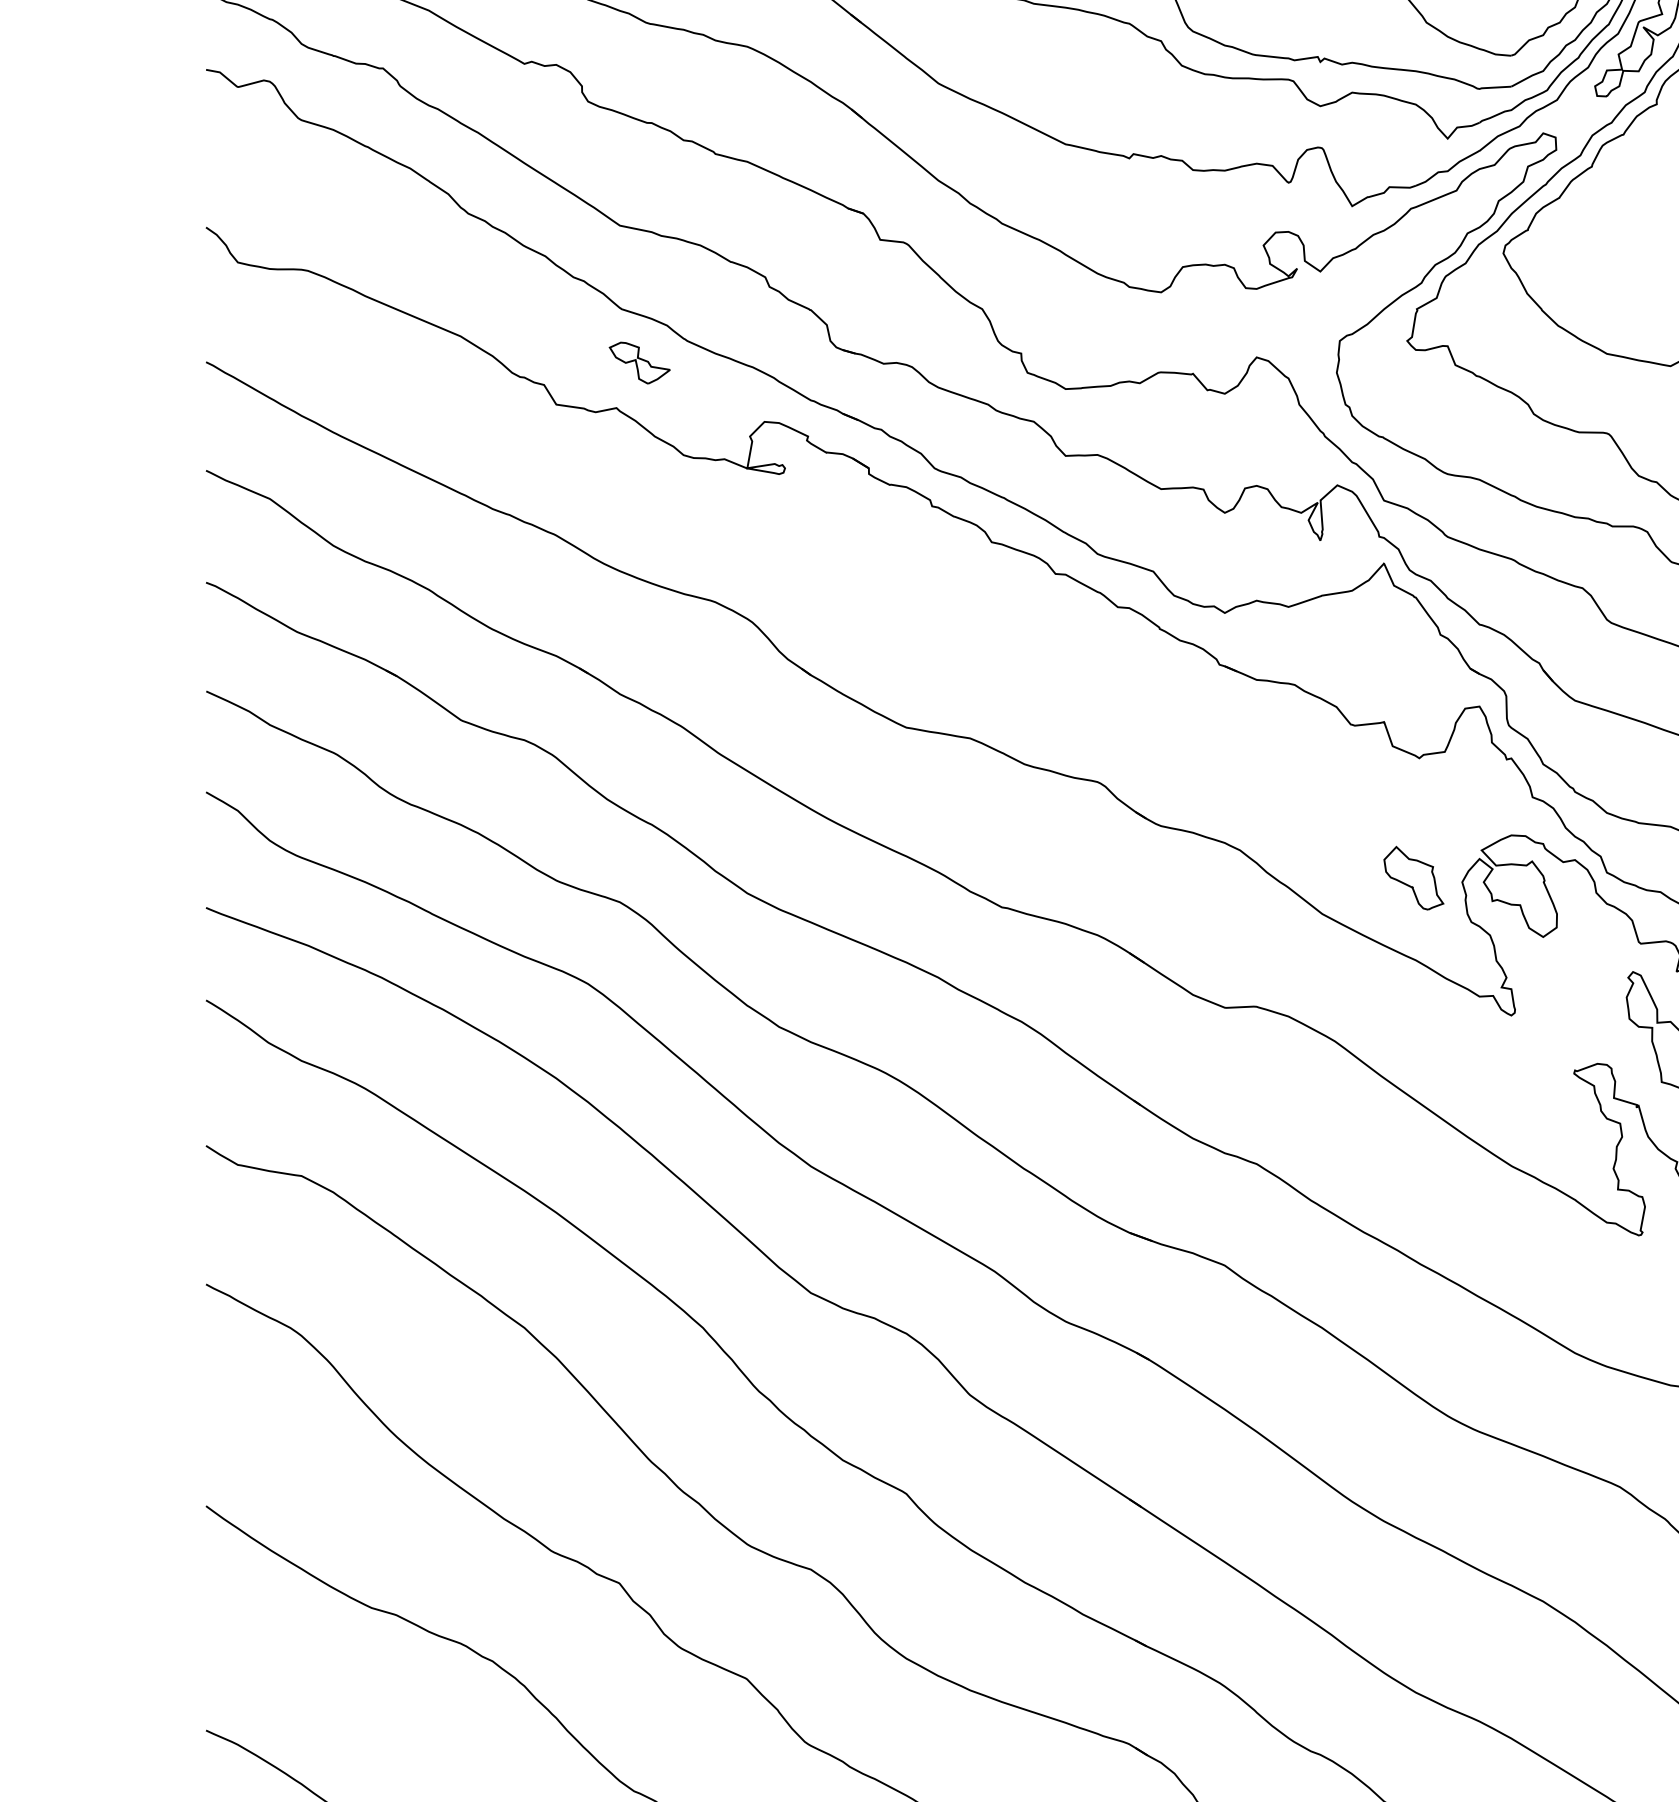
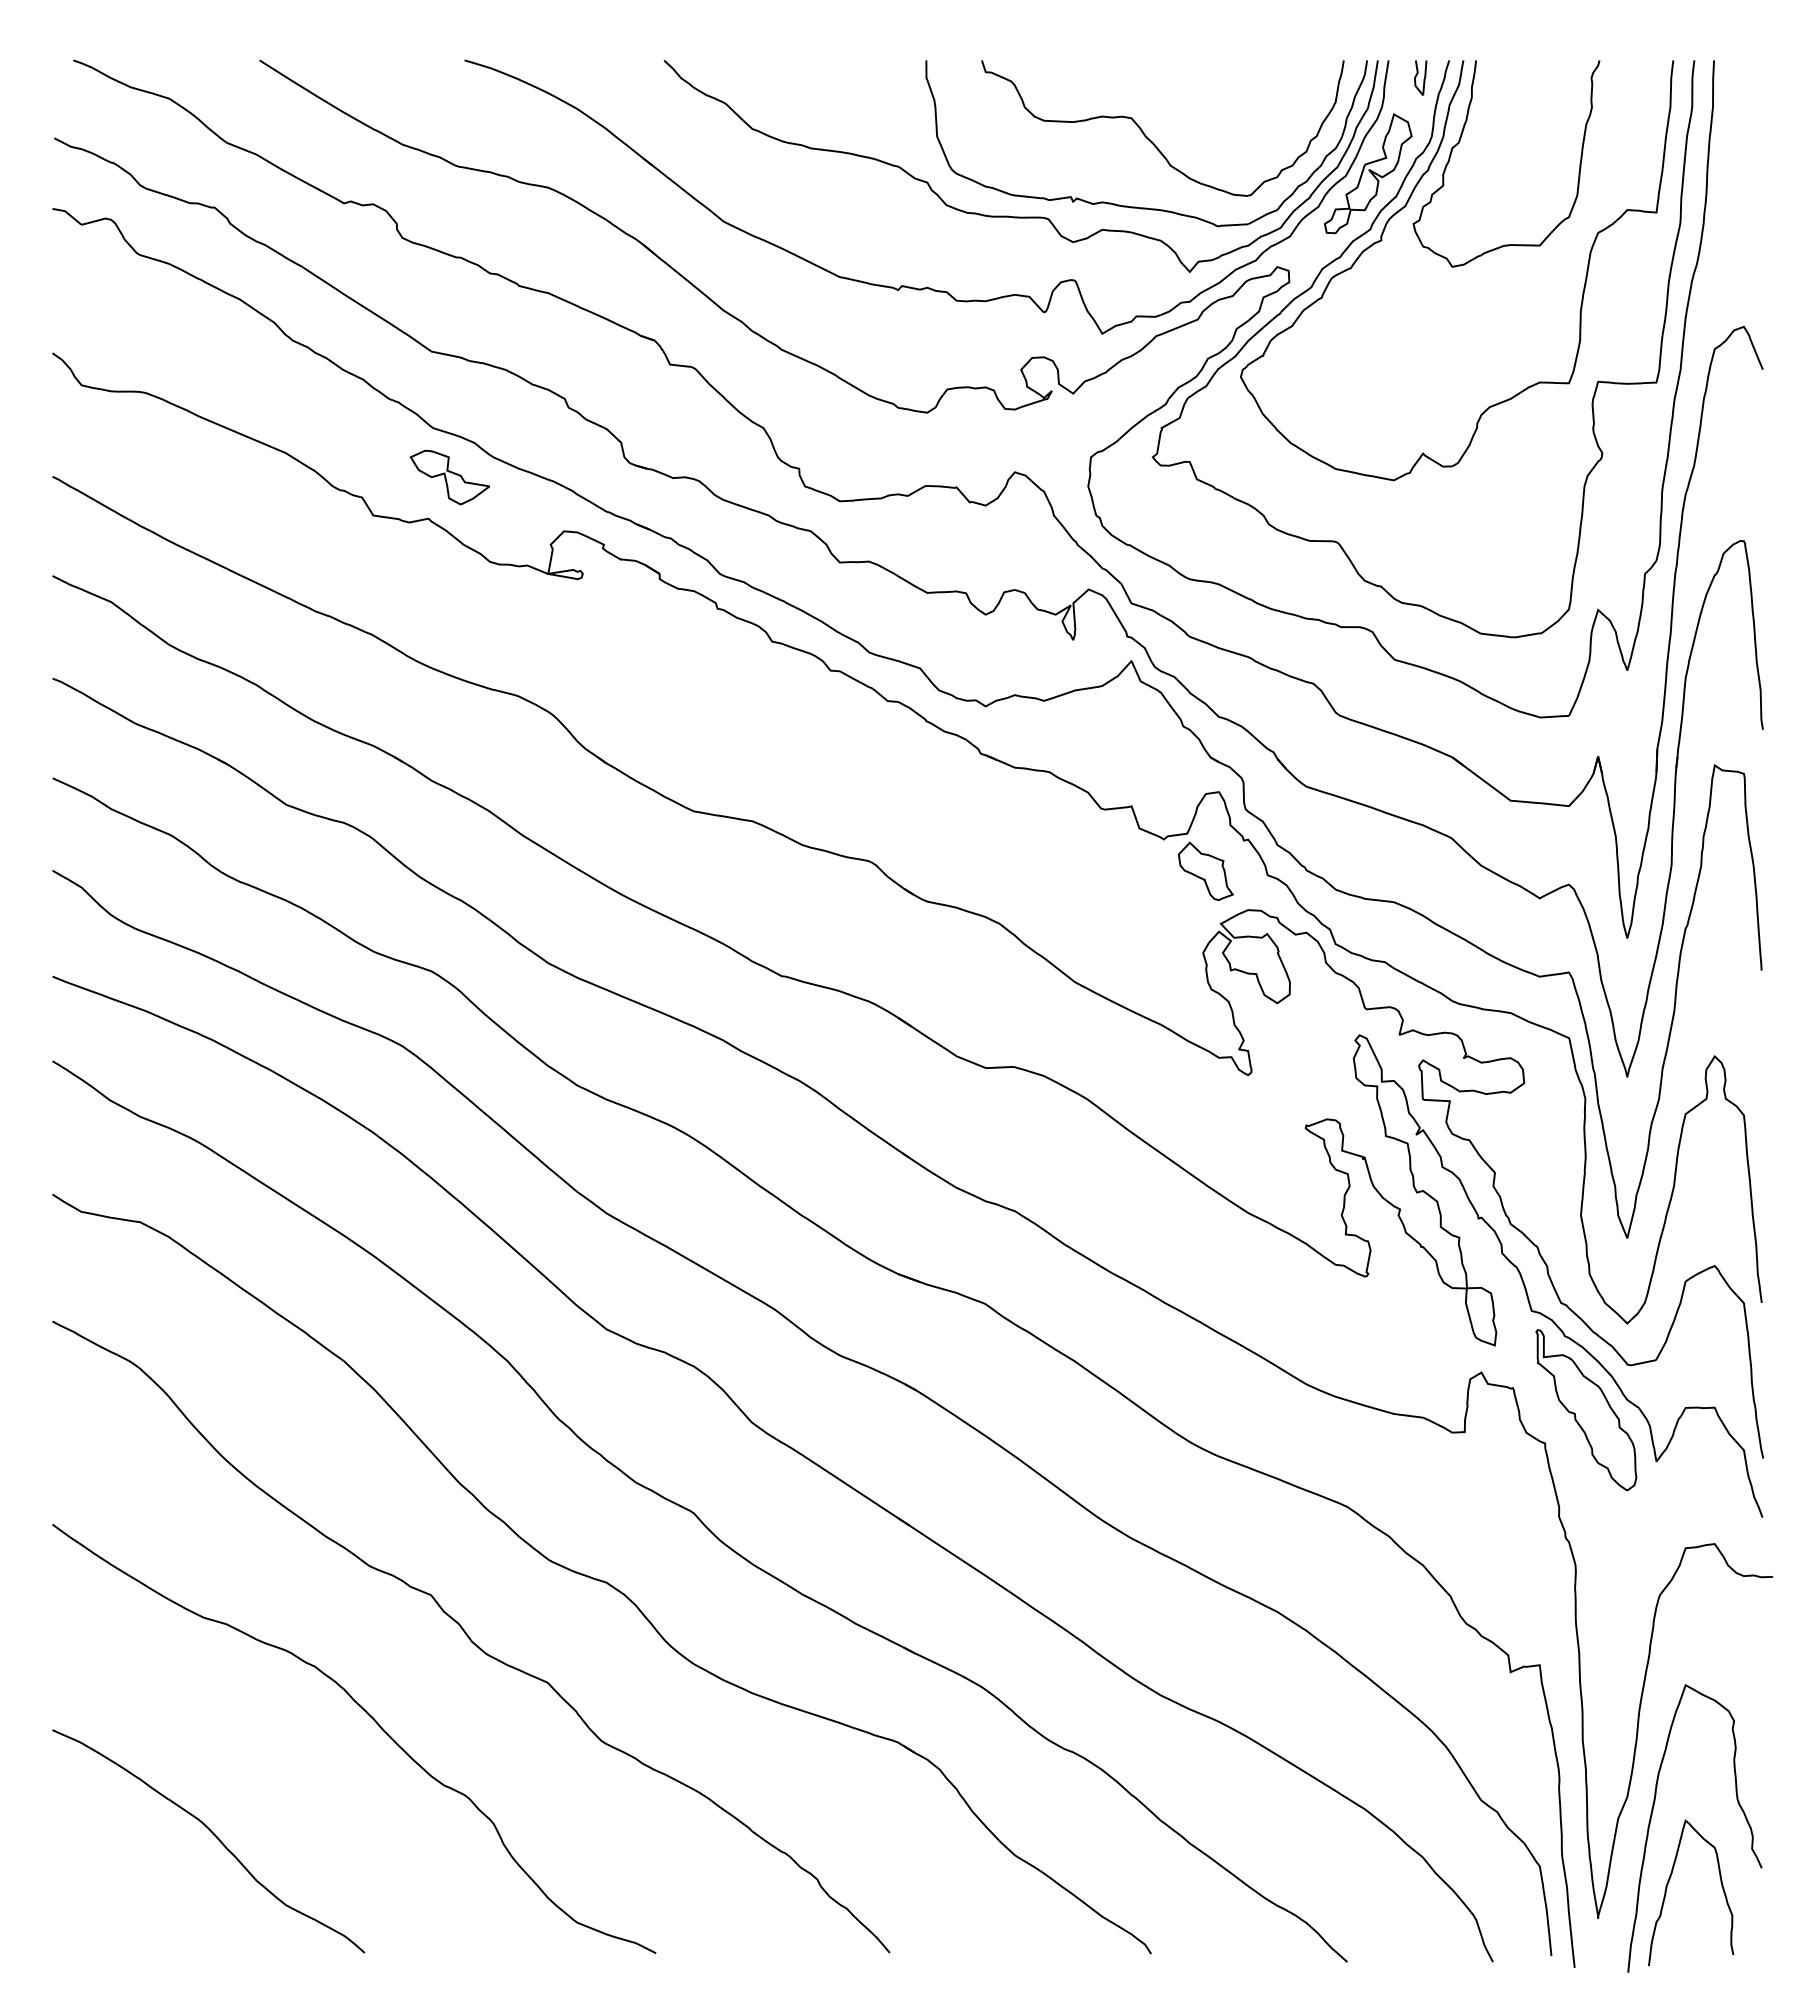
part: (639, 363) -> (449, 477), size x1.43
part: (1413, 877) -> (1205, 870), moved

